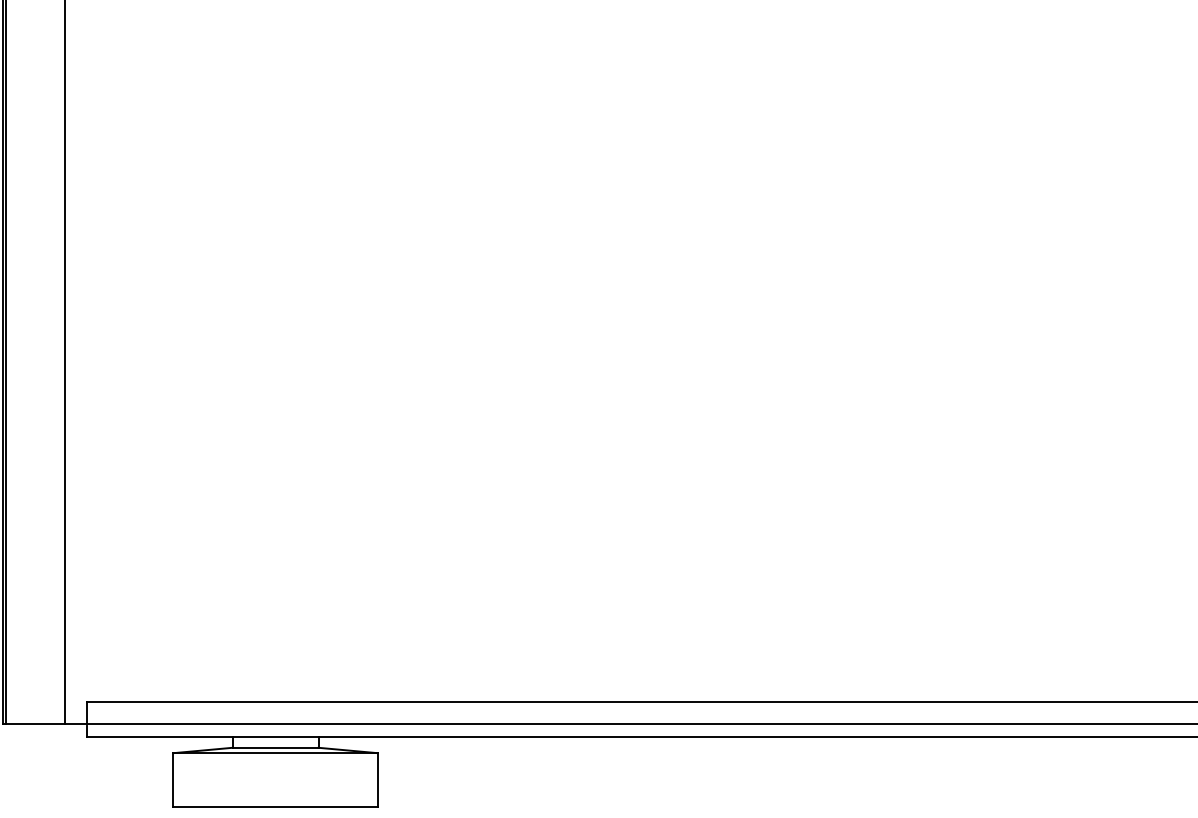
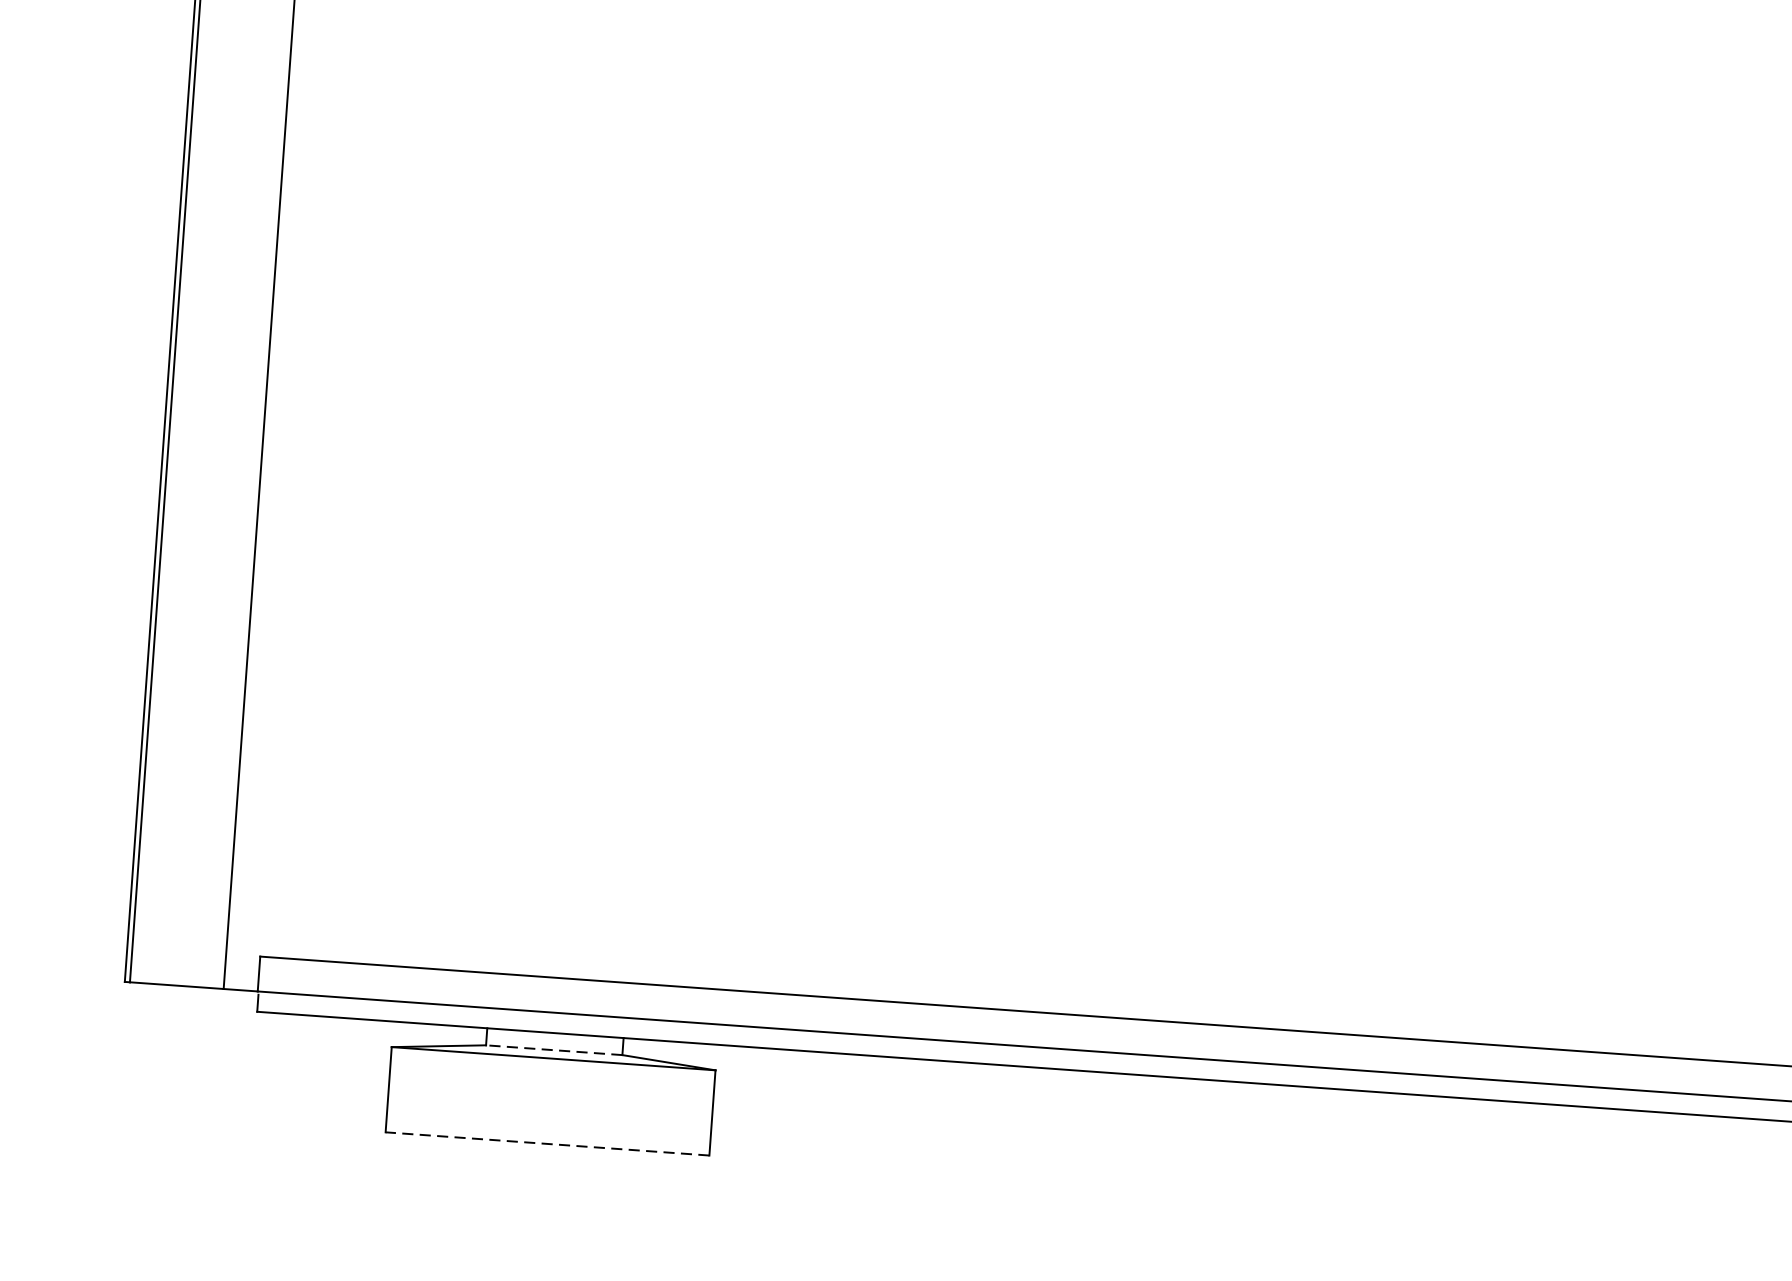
line: (275, 747) -> (554, 1049), solid -> dashed
line: (275, 807) -> (547, 1144), solid -> dashed

